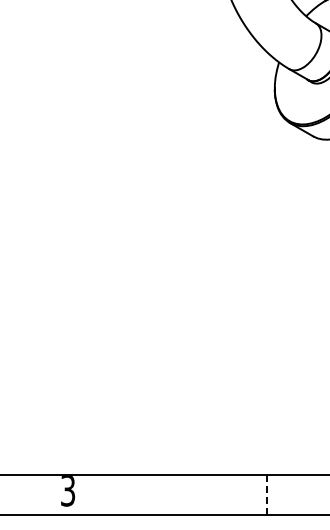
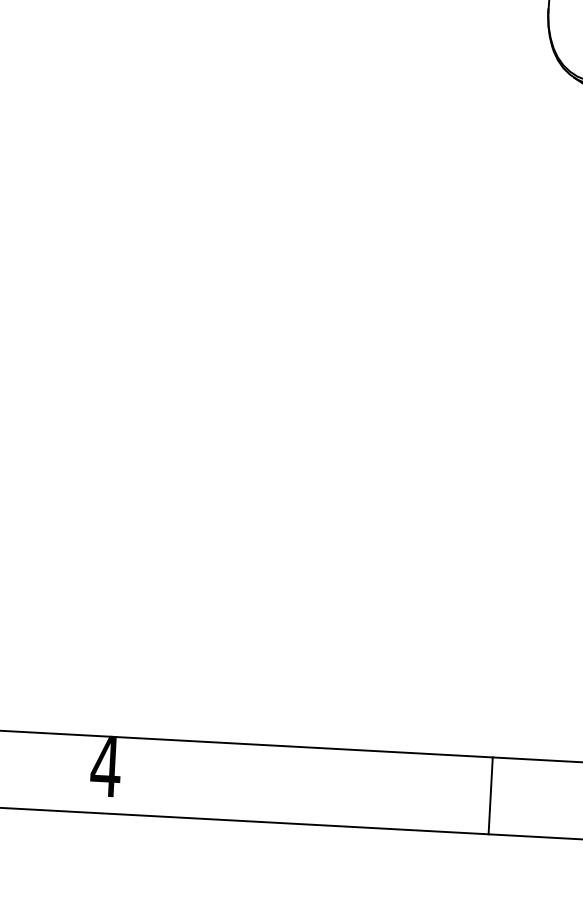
text: (67, 491) -> (104, 768), 3 -> 4
line: (266, 495) -> (489, 796), dashed -> solid

